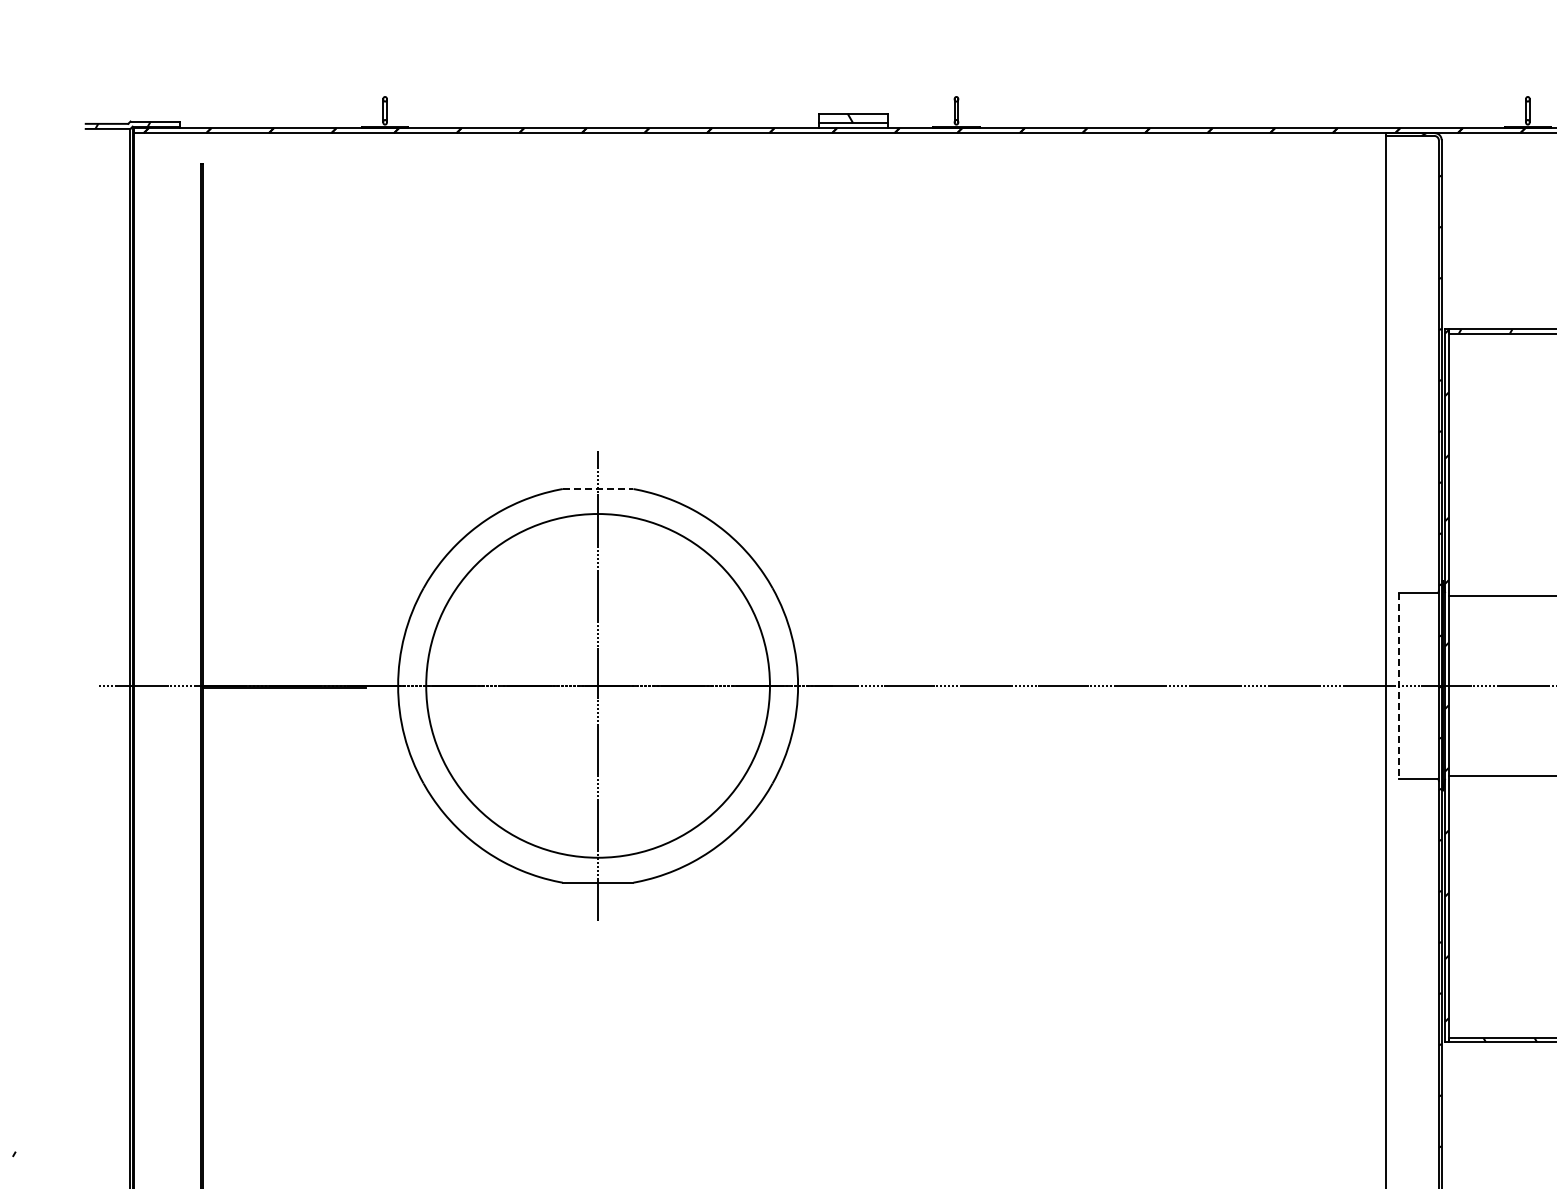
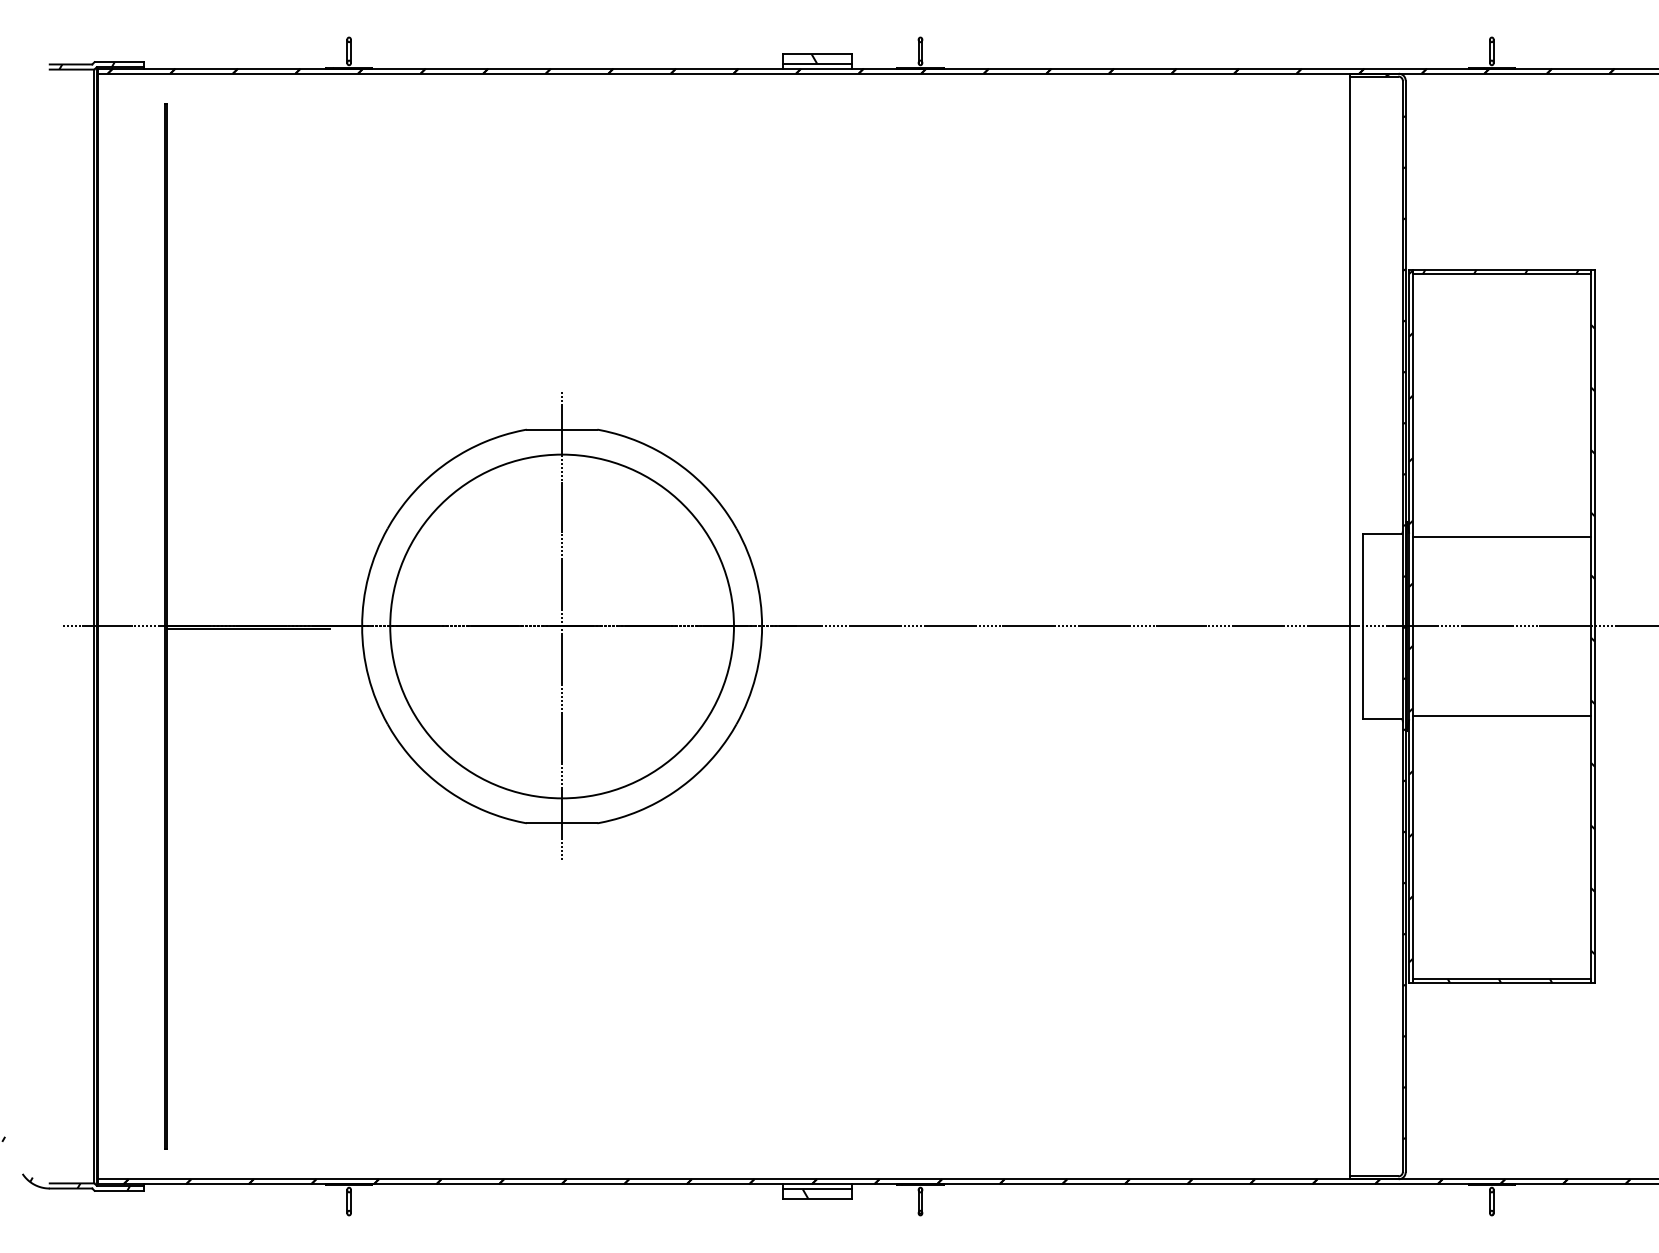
line: (598, 488) -> (562, 429), dashed -> solid
line: (1398, 685) -> (1362, 626), dashed -> solid

